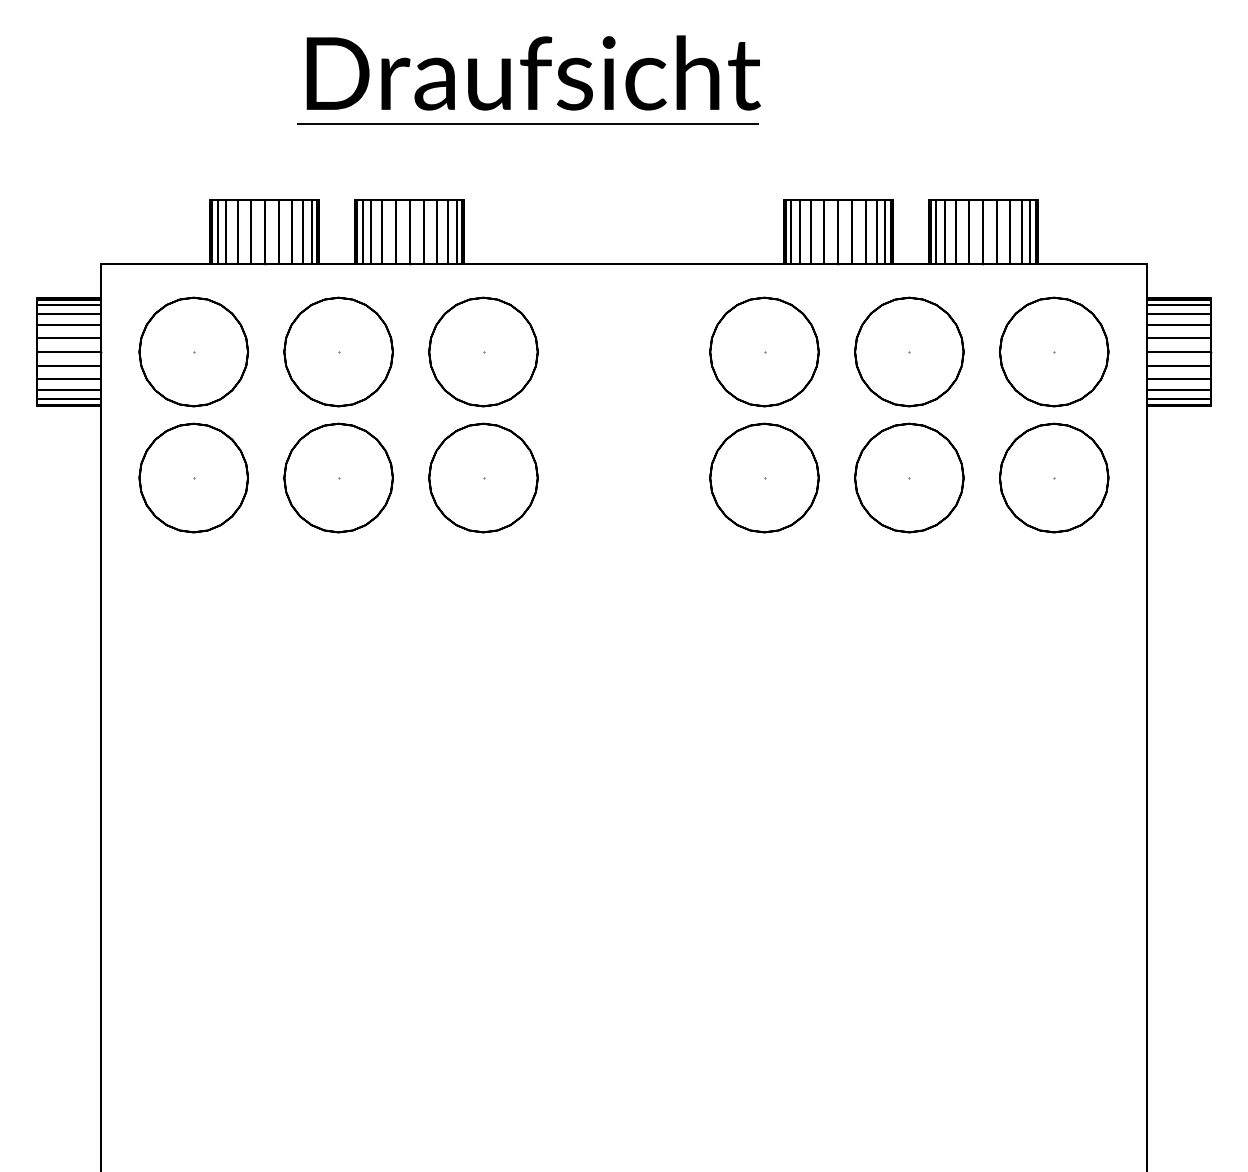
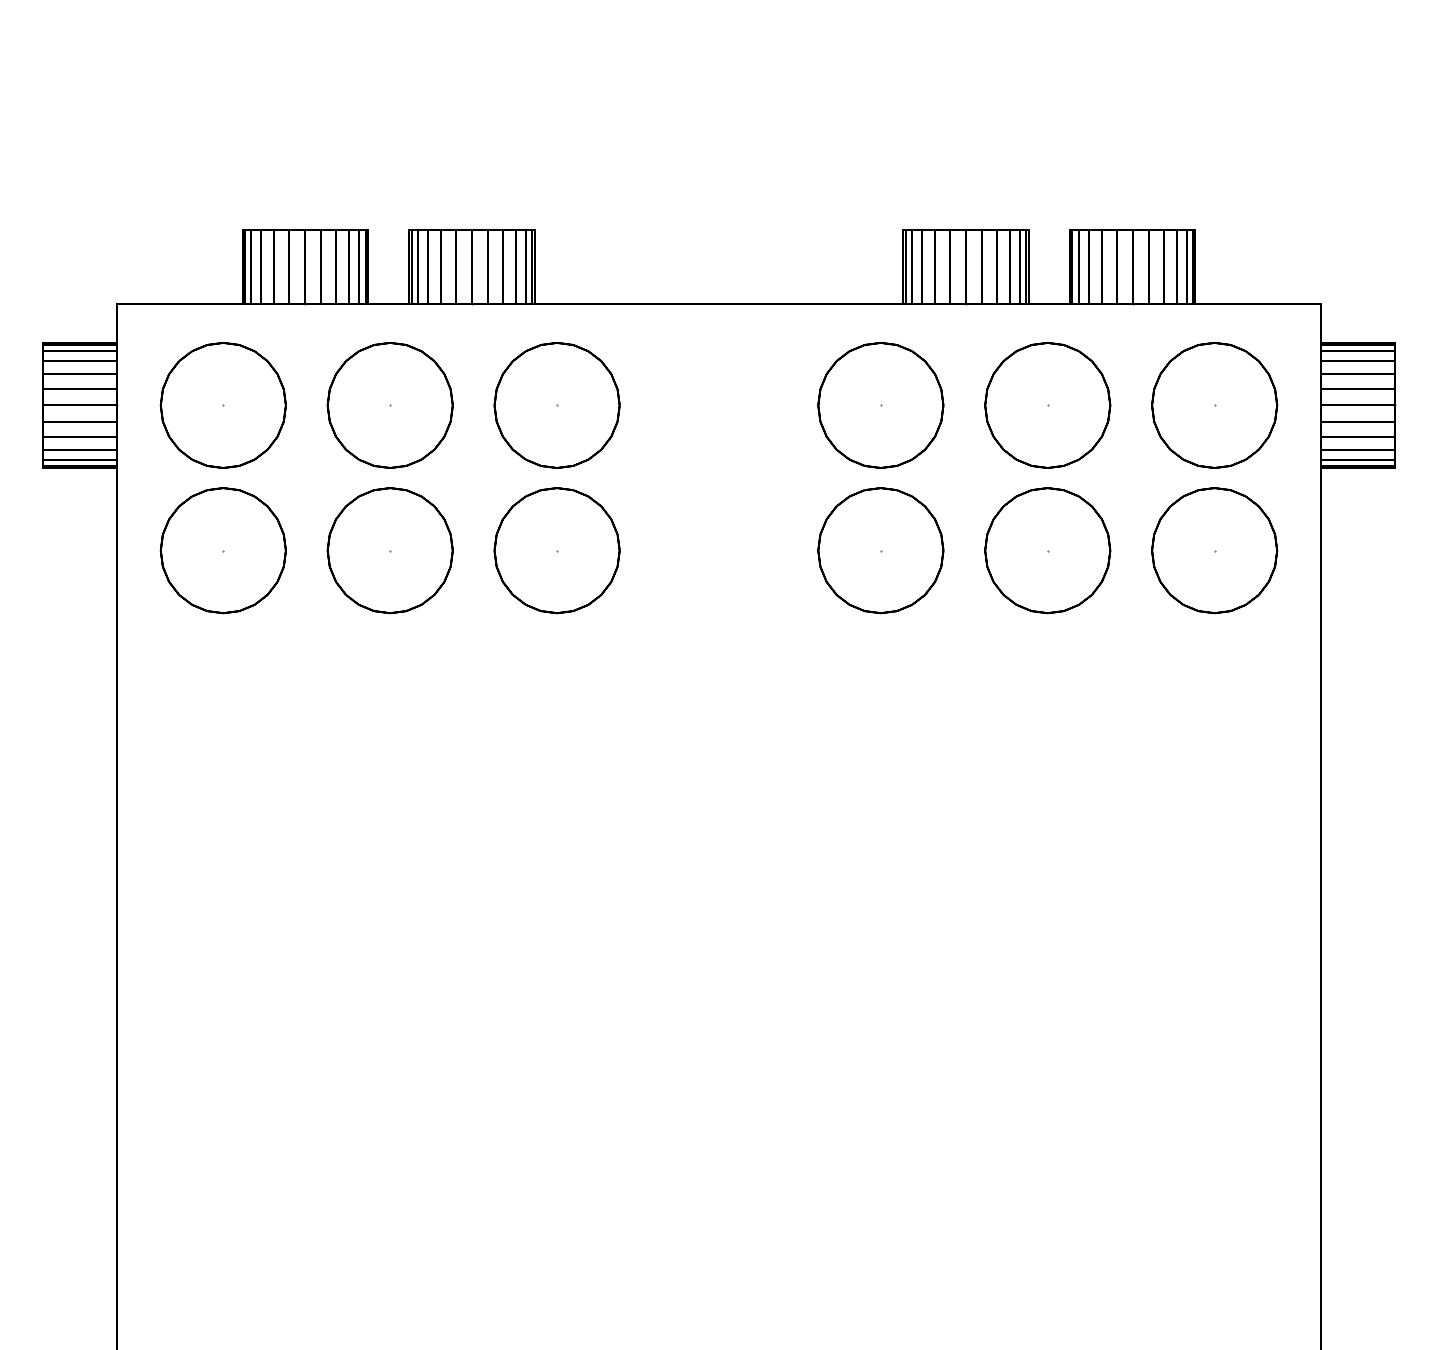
part: (528, 79) -> (609, 91), removed

